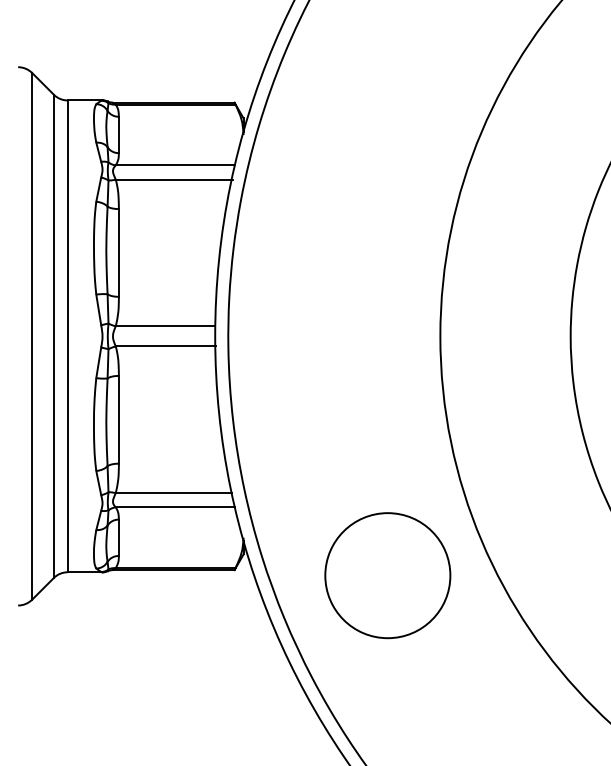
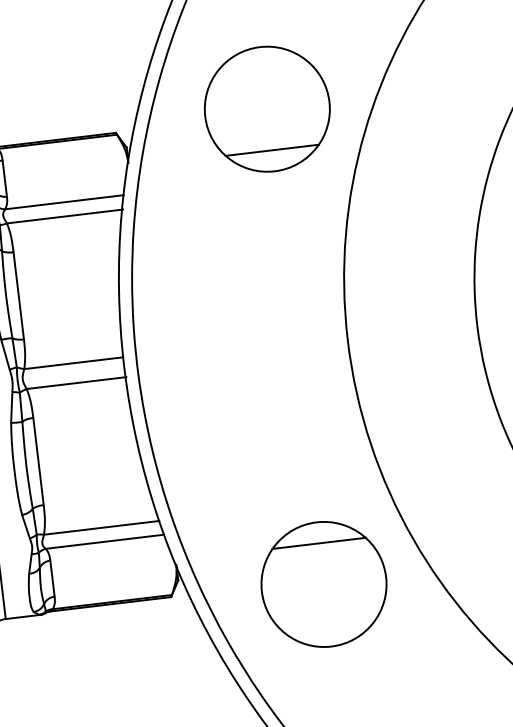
part: (387, 96) -> (266, 108), added
line: (387, 534) -> (318, 543), added

